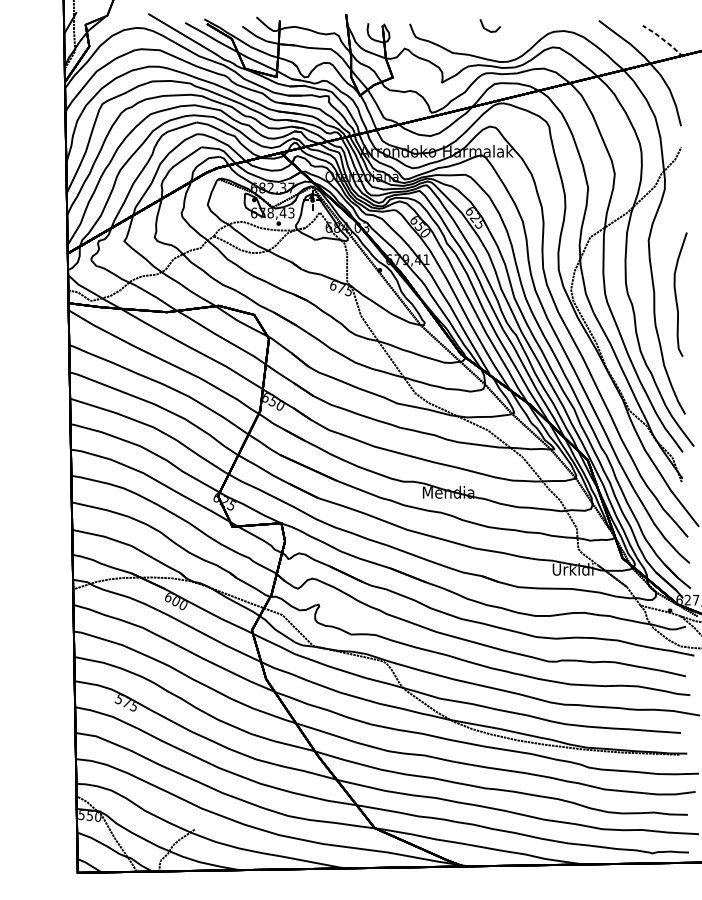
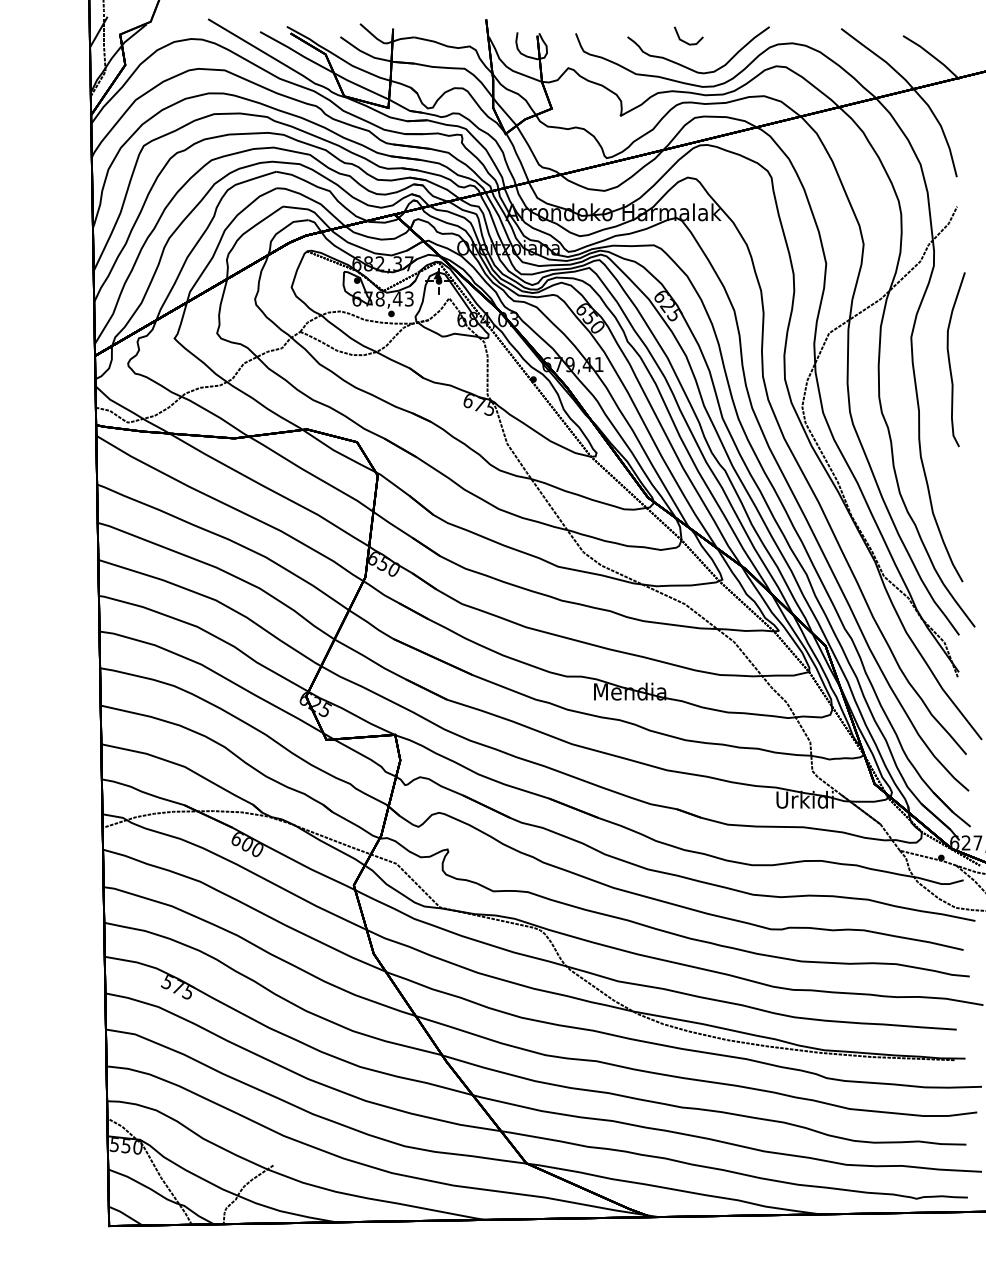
line: (663, 39) -> (931, 55), dashed -> solid
curve: (492, 48) -> (691, 68), added
curve: (676, 295) -> (950, 360), moved

